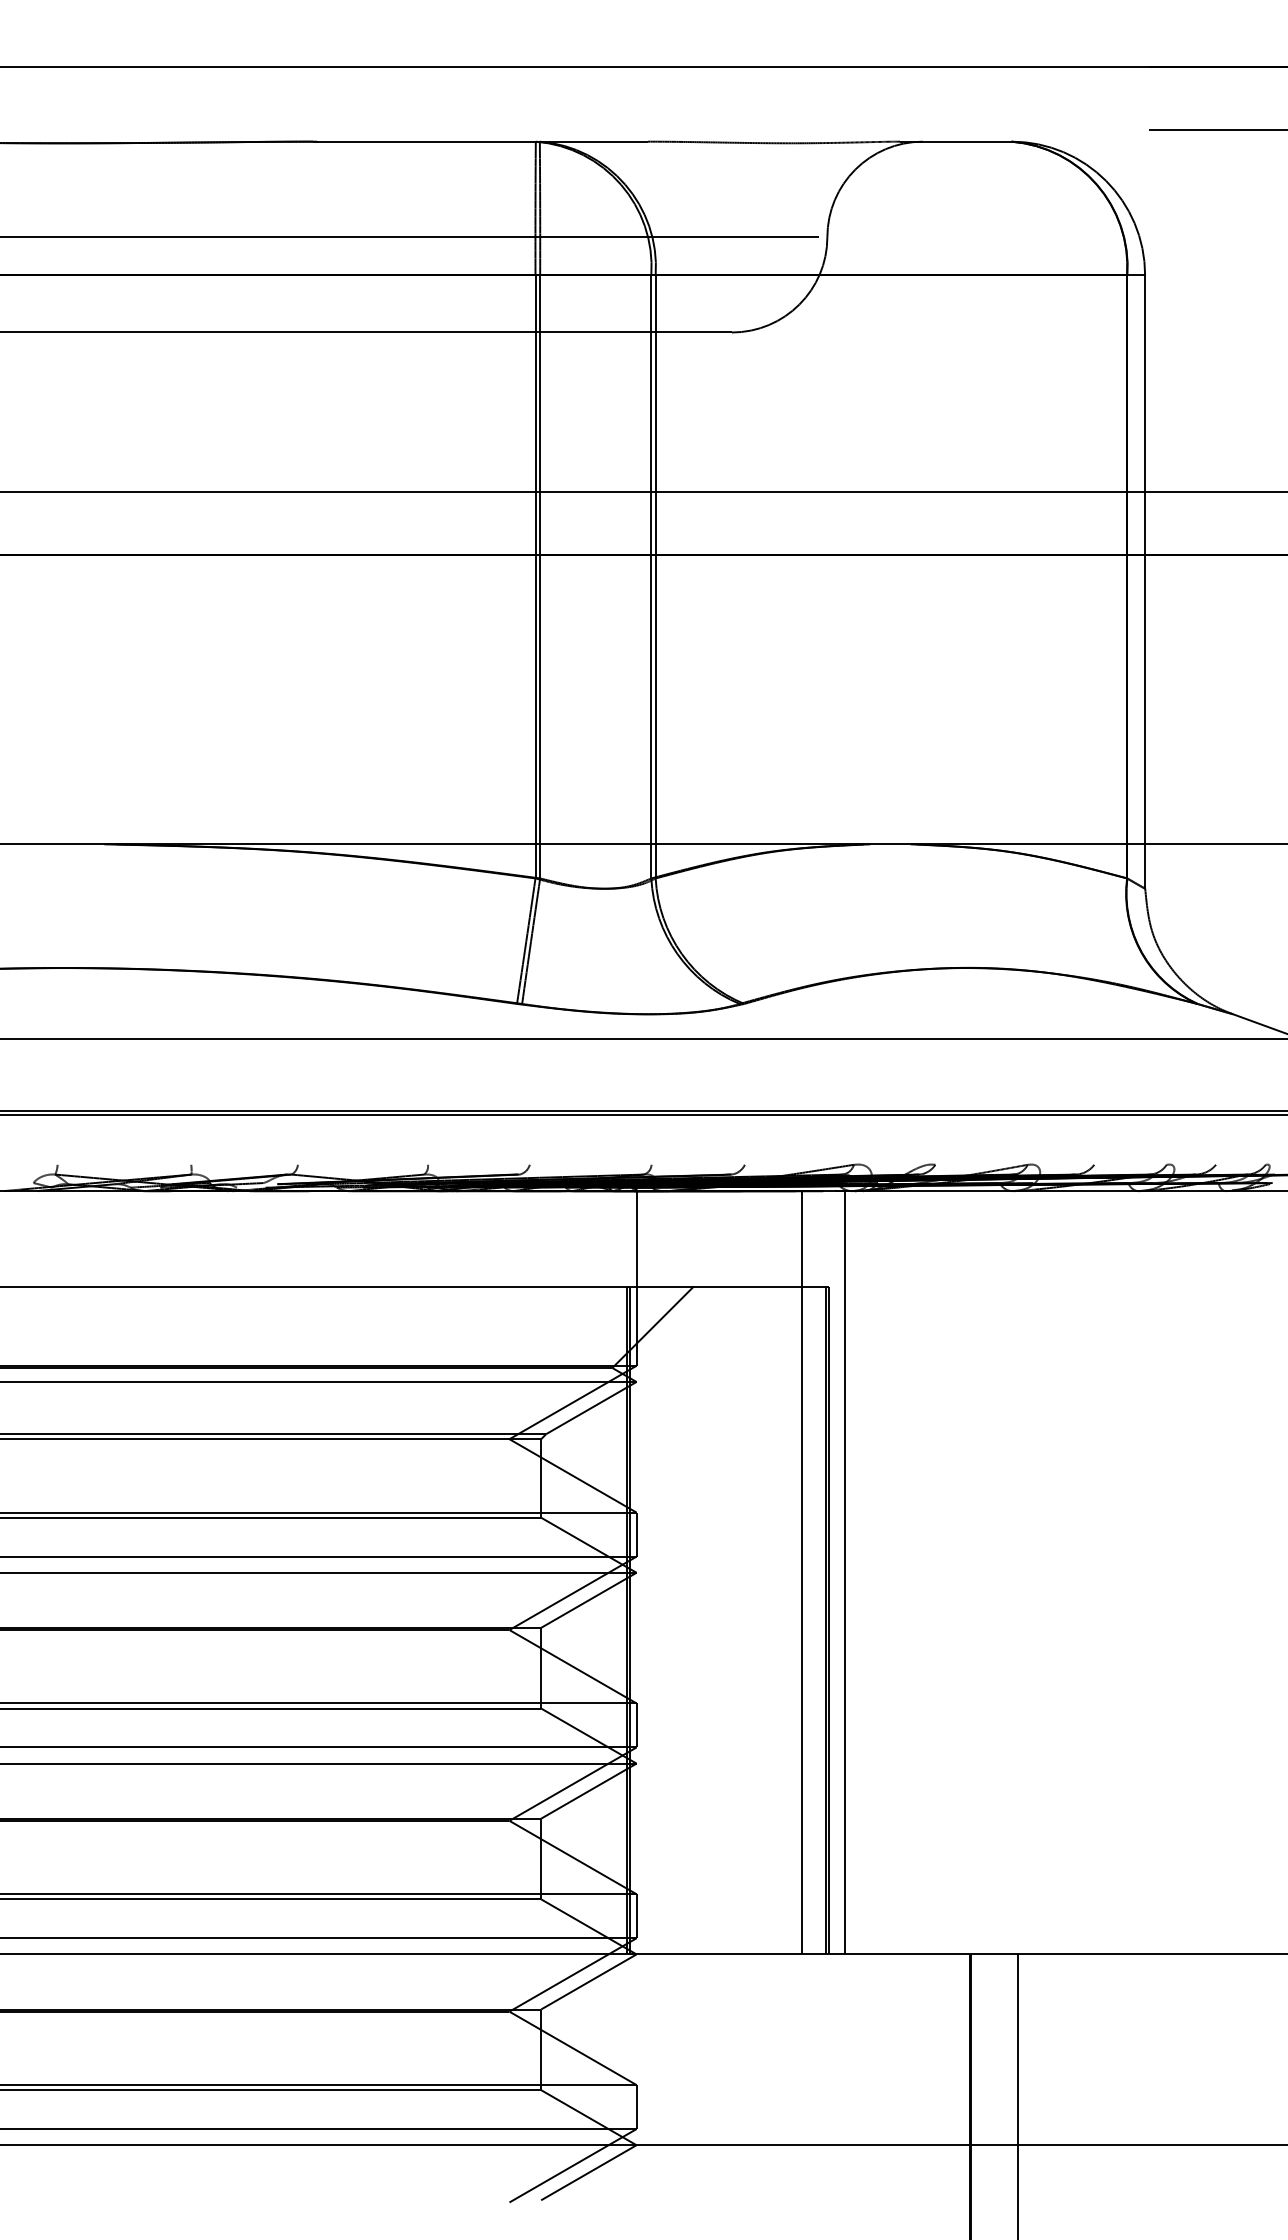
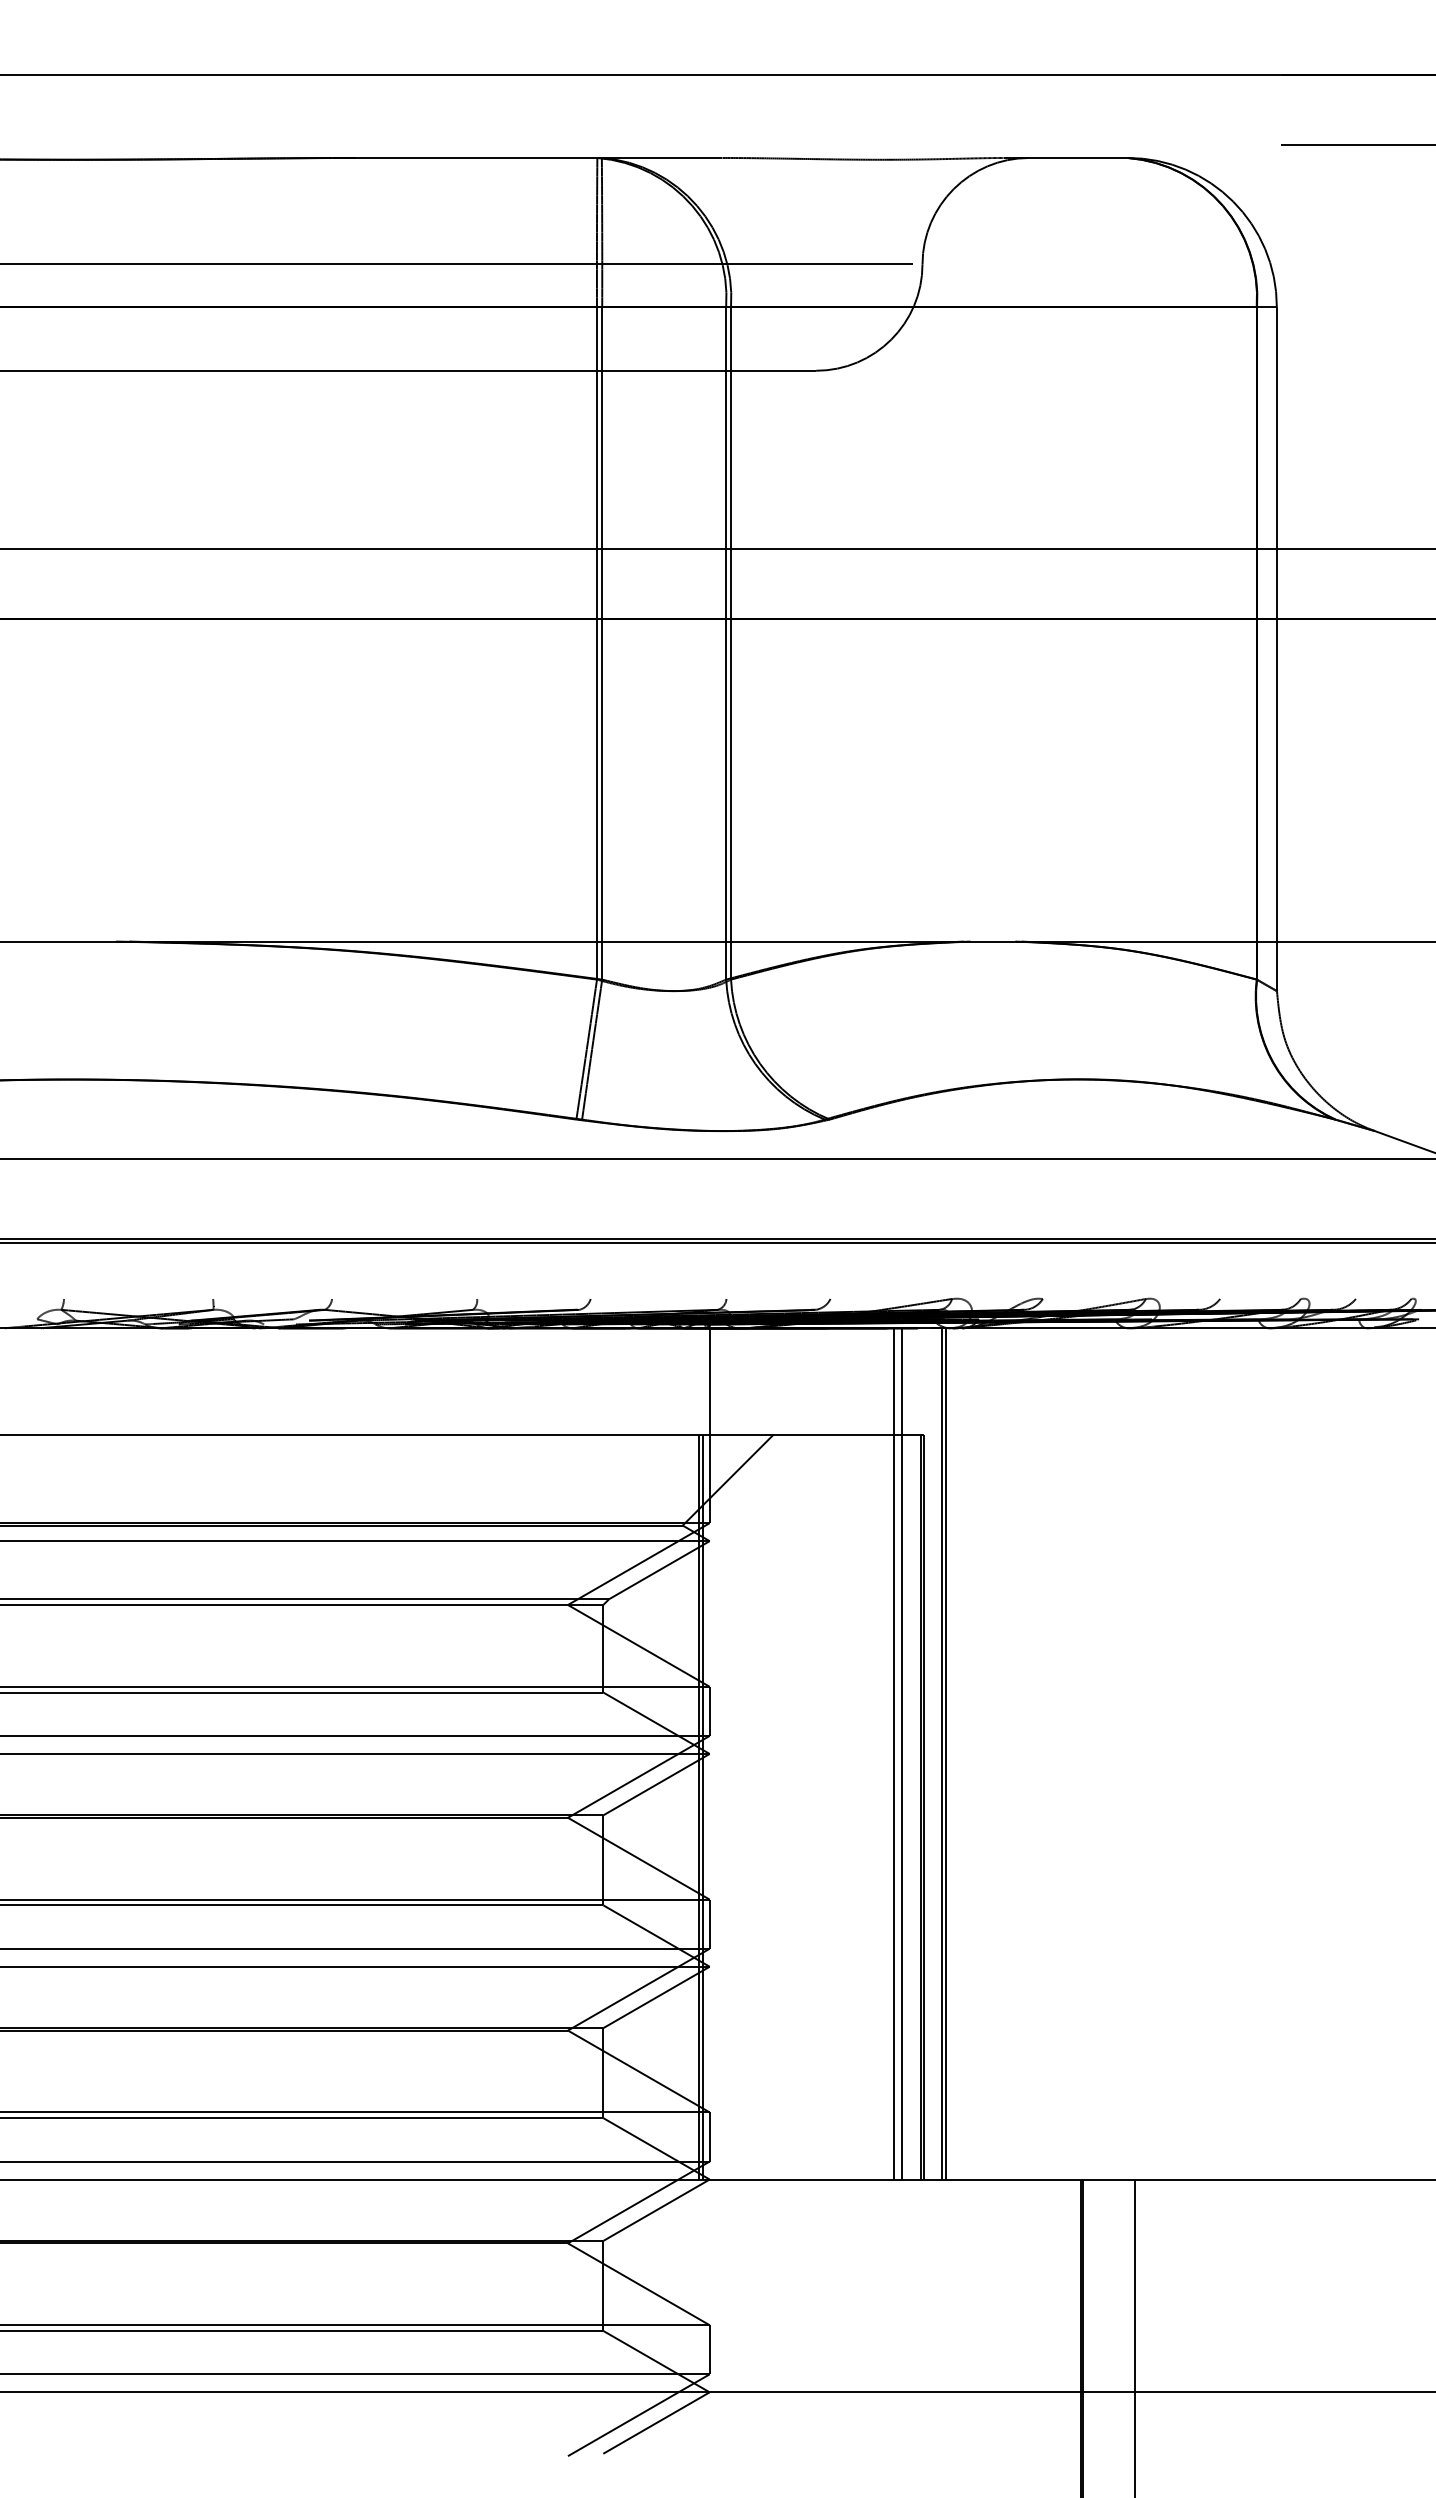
line: (809, 1572) -> (902, 1753), added
line: (847, 1572) -> (945, 1753), added

